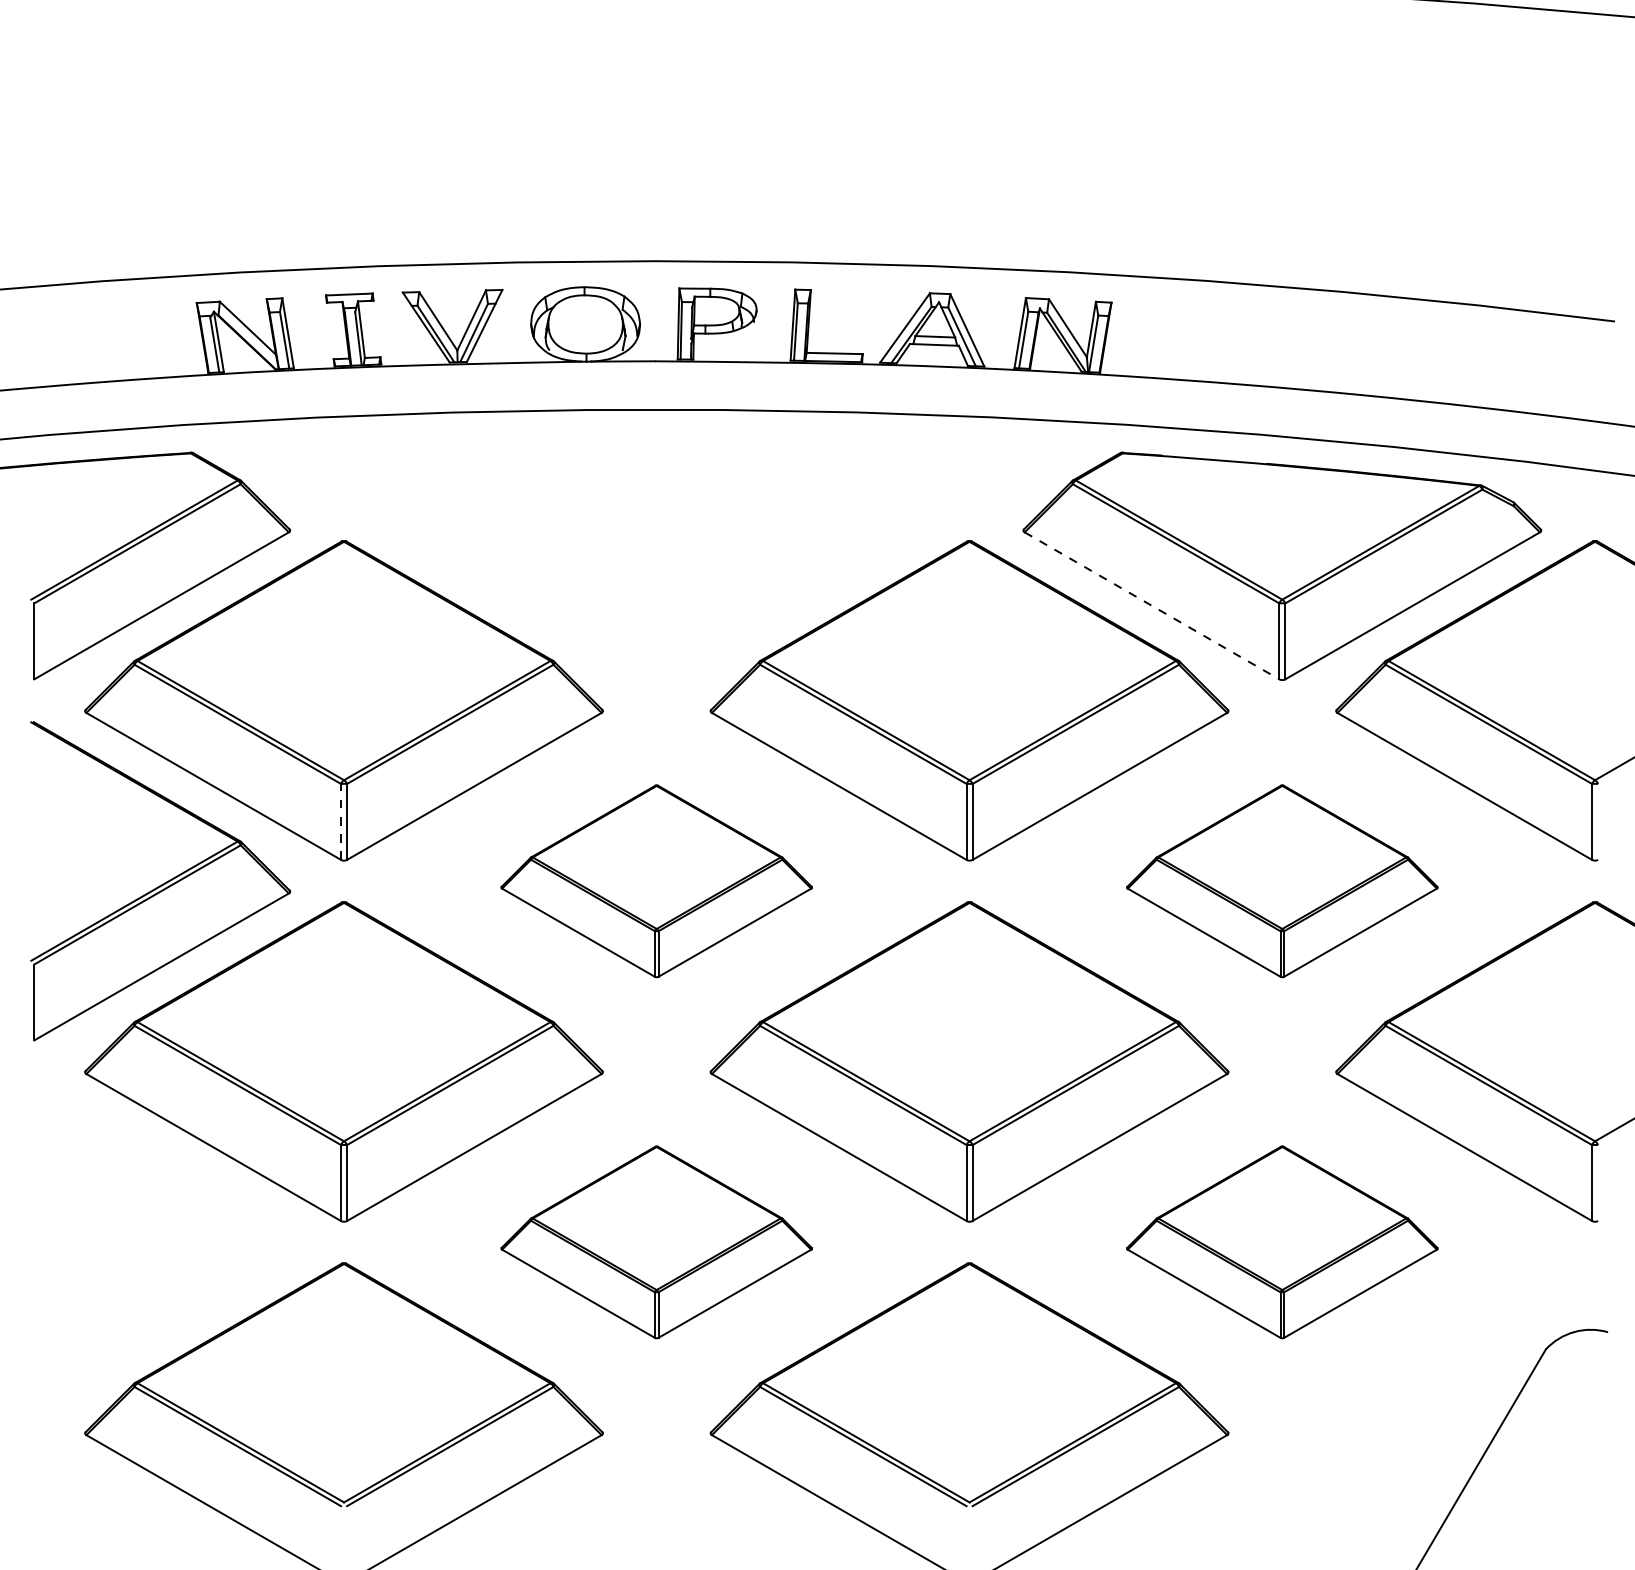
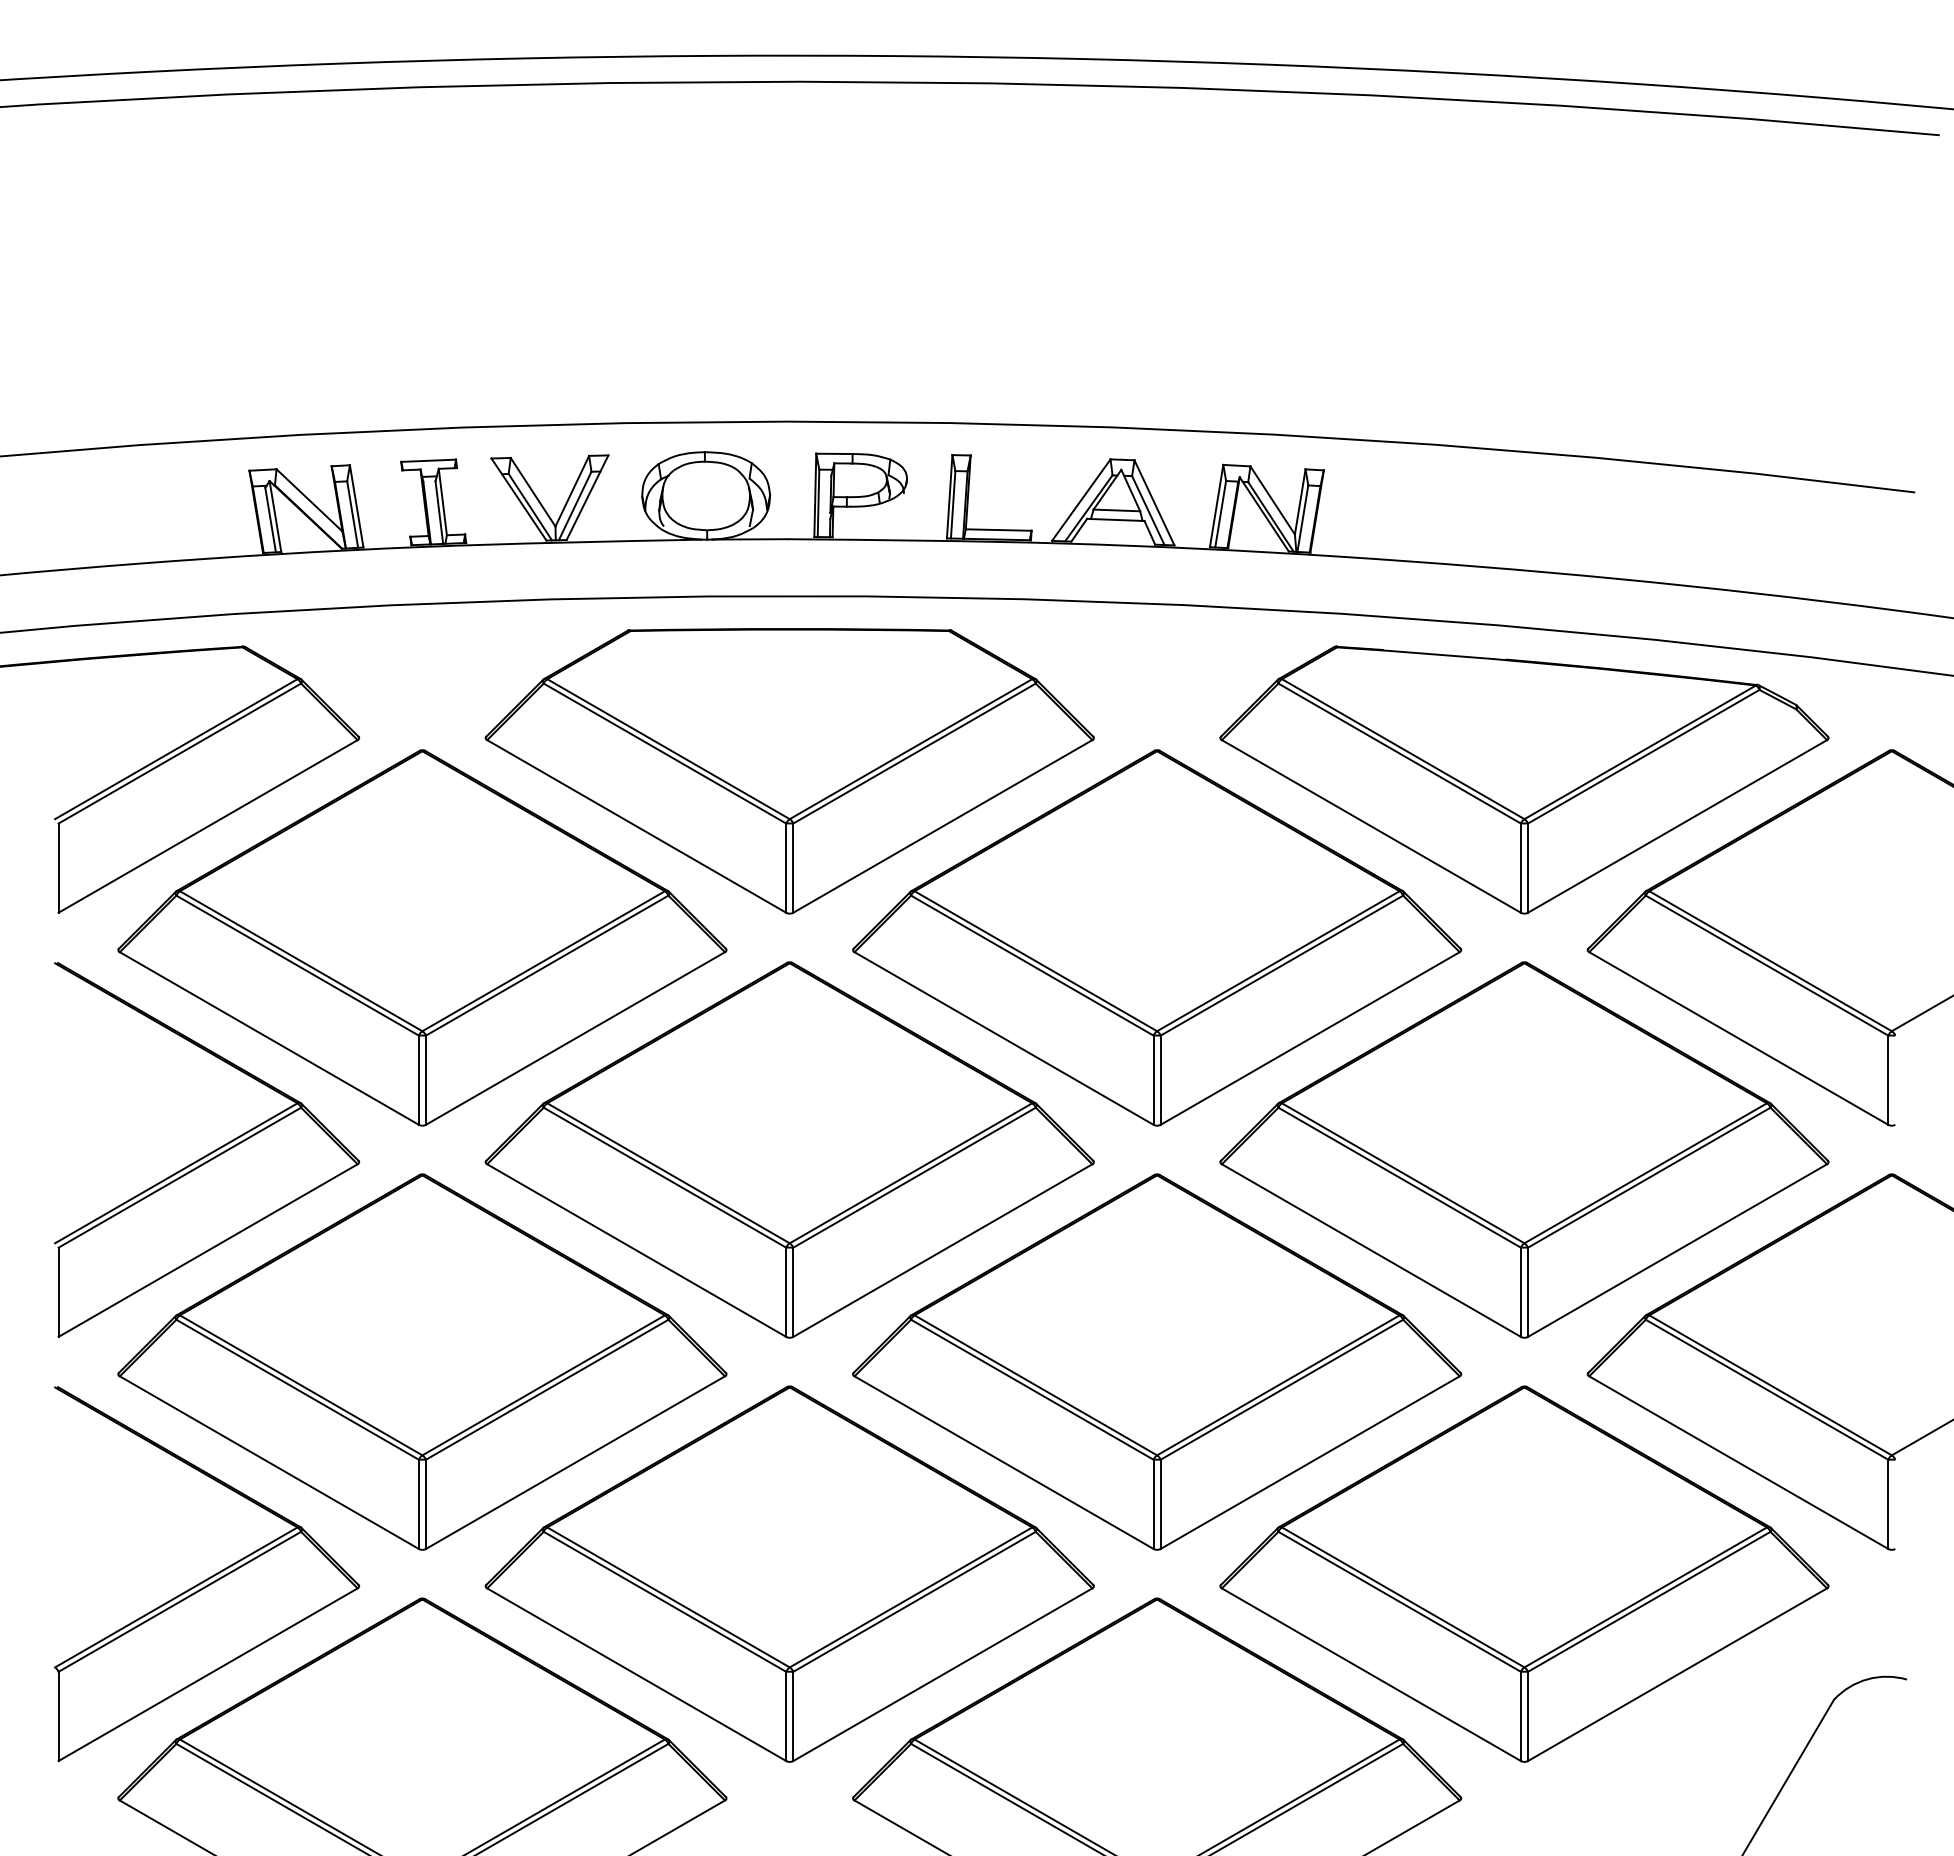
part: (656, 559) -> (789, 771), added
line: (1152, 605) -> (1371, 826), dashed -> solid
line: (340, 822) -> (418, 1080), dashed -> solid
part: (656, 880) -> (789, 1149), size x1.67
part: (1282, 880) -> (1524, 1149), size x1.67
part: (656, 1241) -> (789, 1573), size x1.67
part: (1282, 1241) -> (1524, 1573), size x1.67
part: (161, 1242) -> (207, 1574), added

